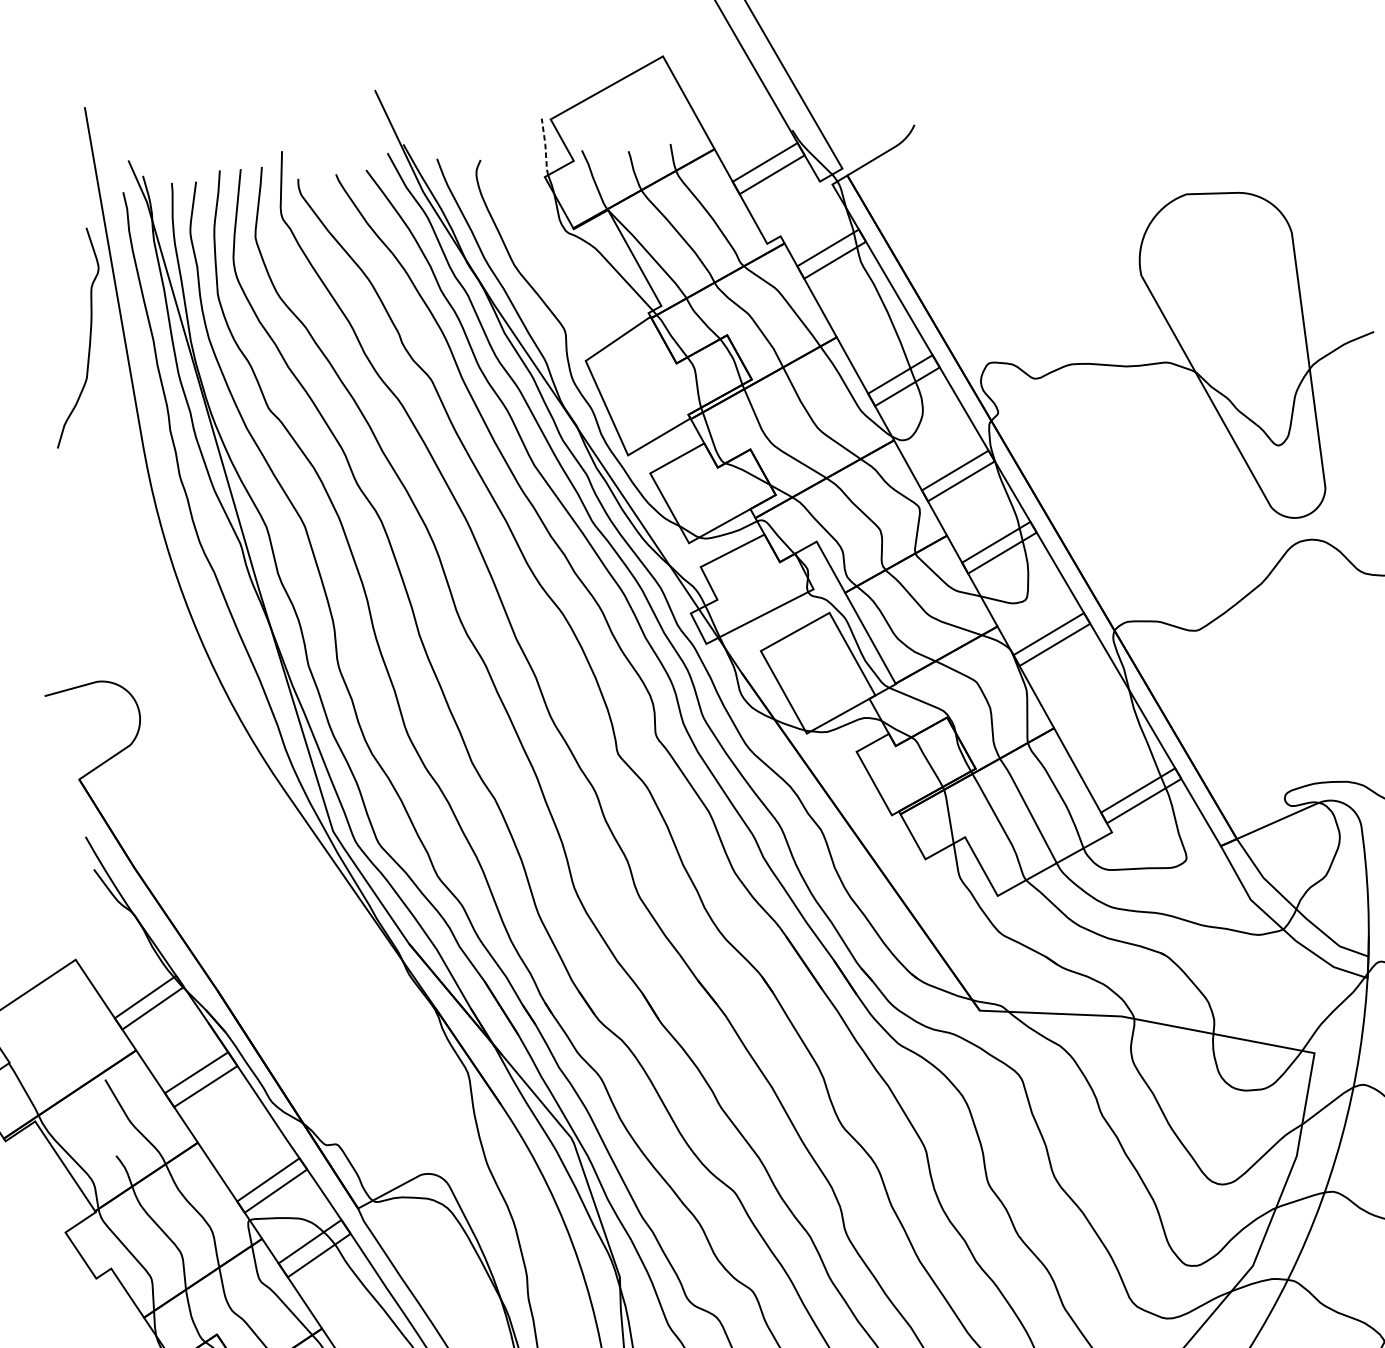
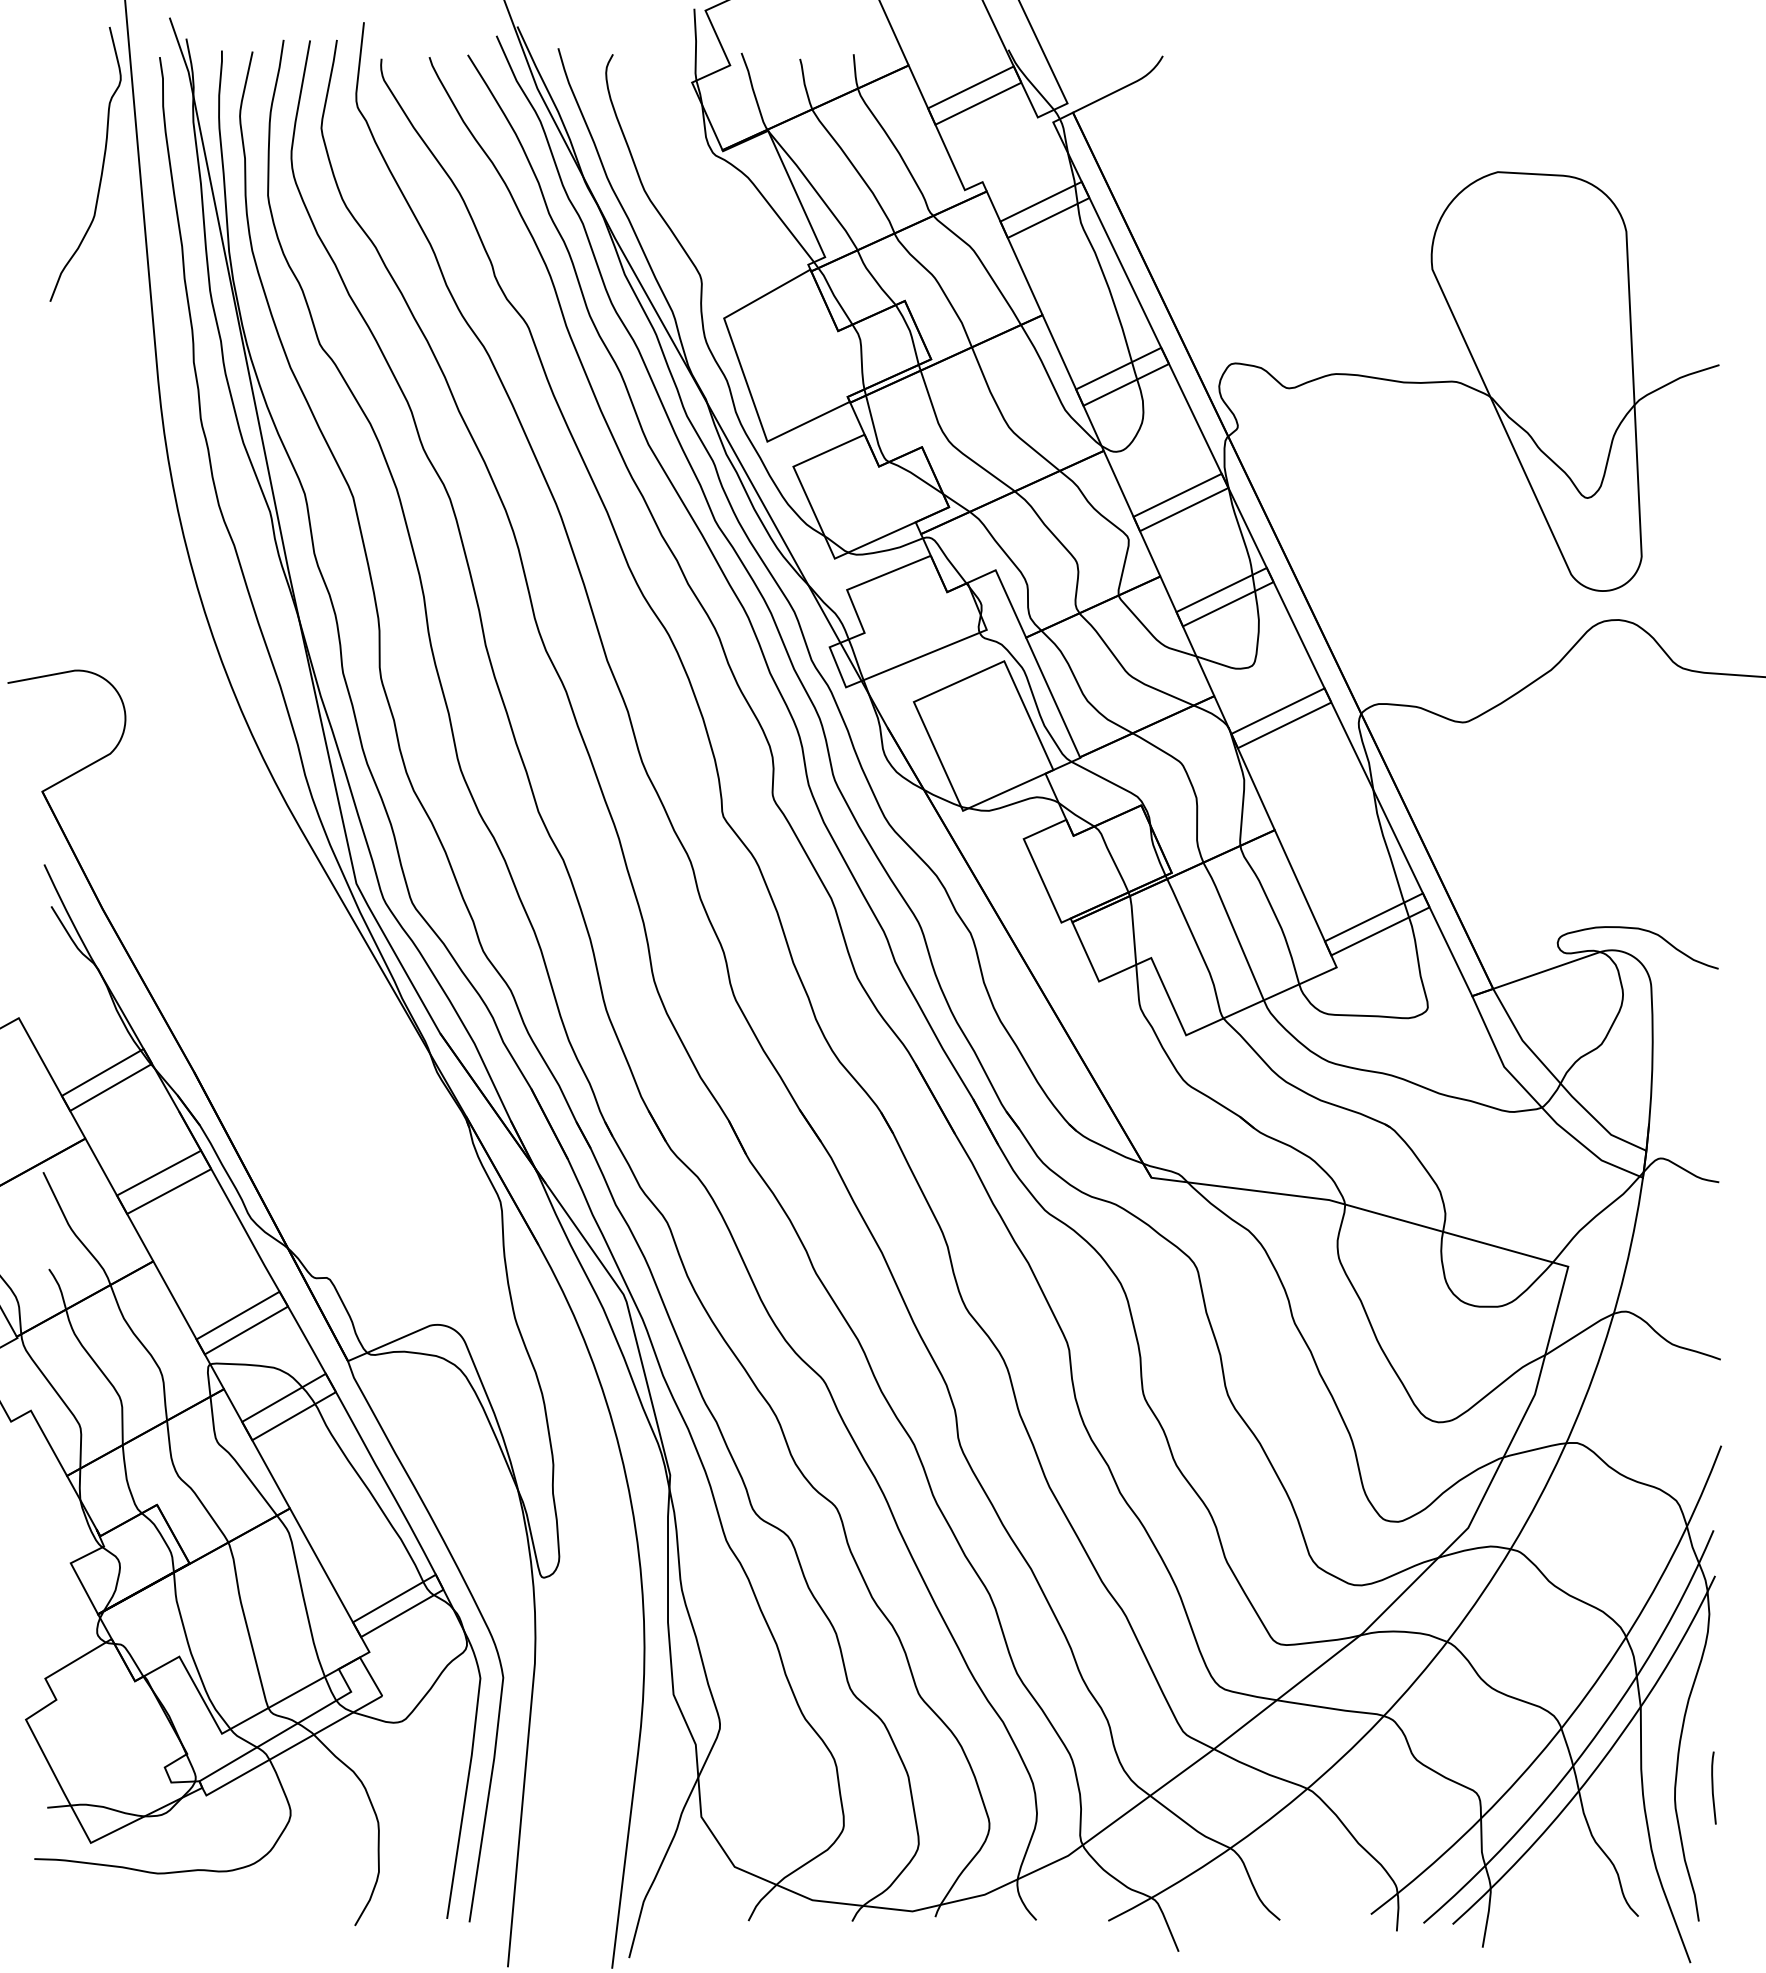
line: (545, 147) -> (696, 45), dashed -> solid
curve: (89, 339) -> (101, 168), moved

